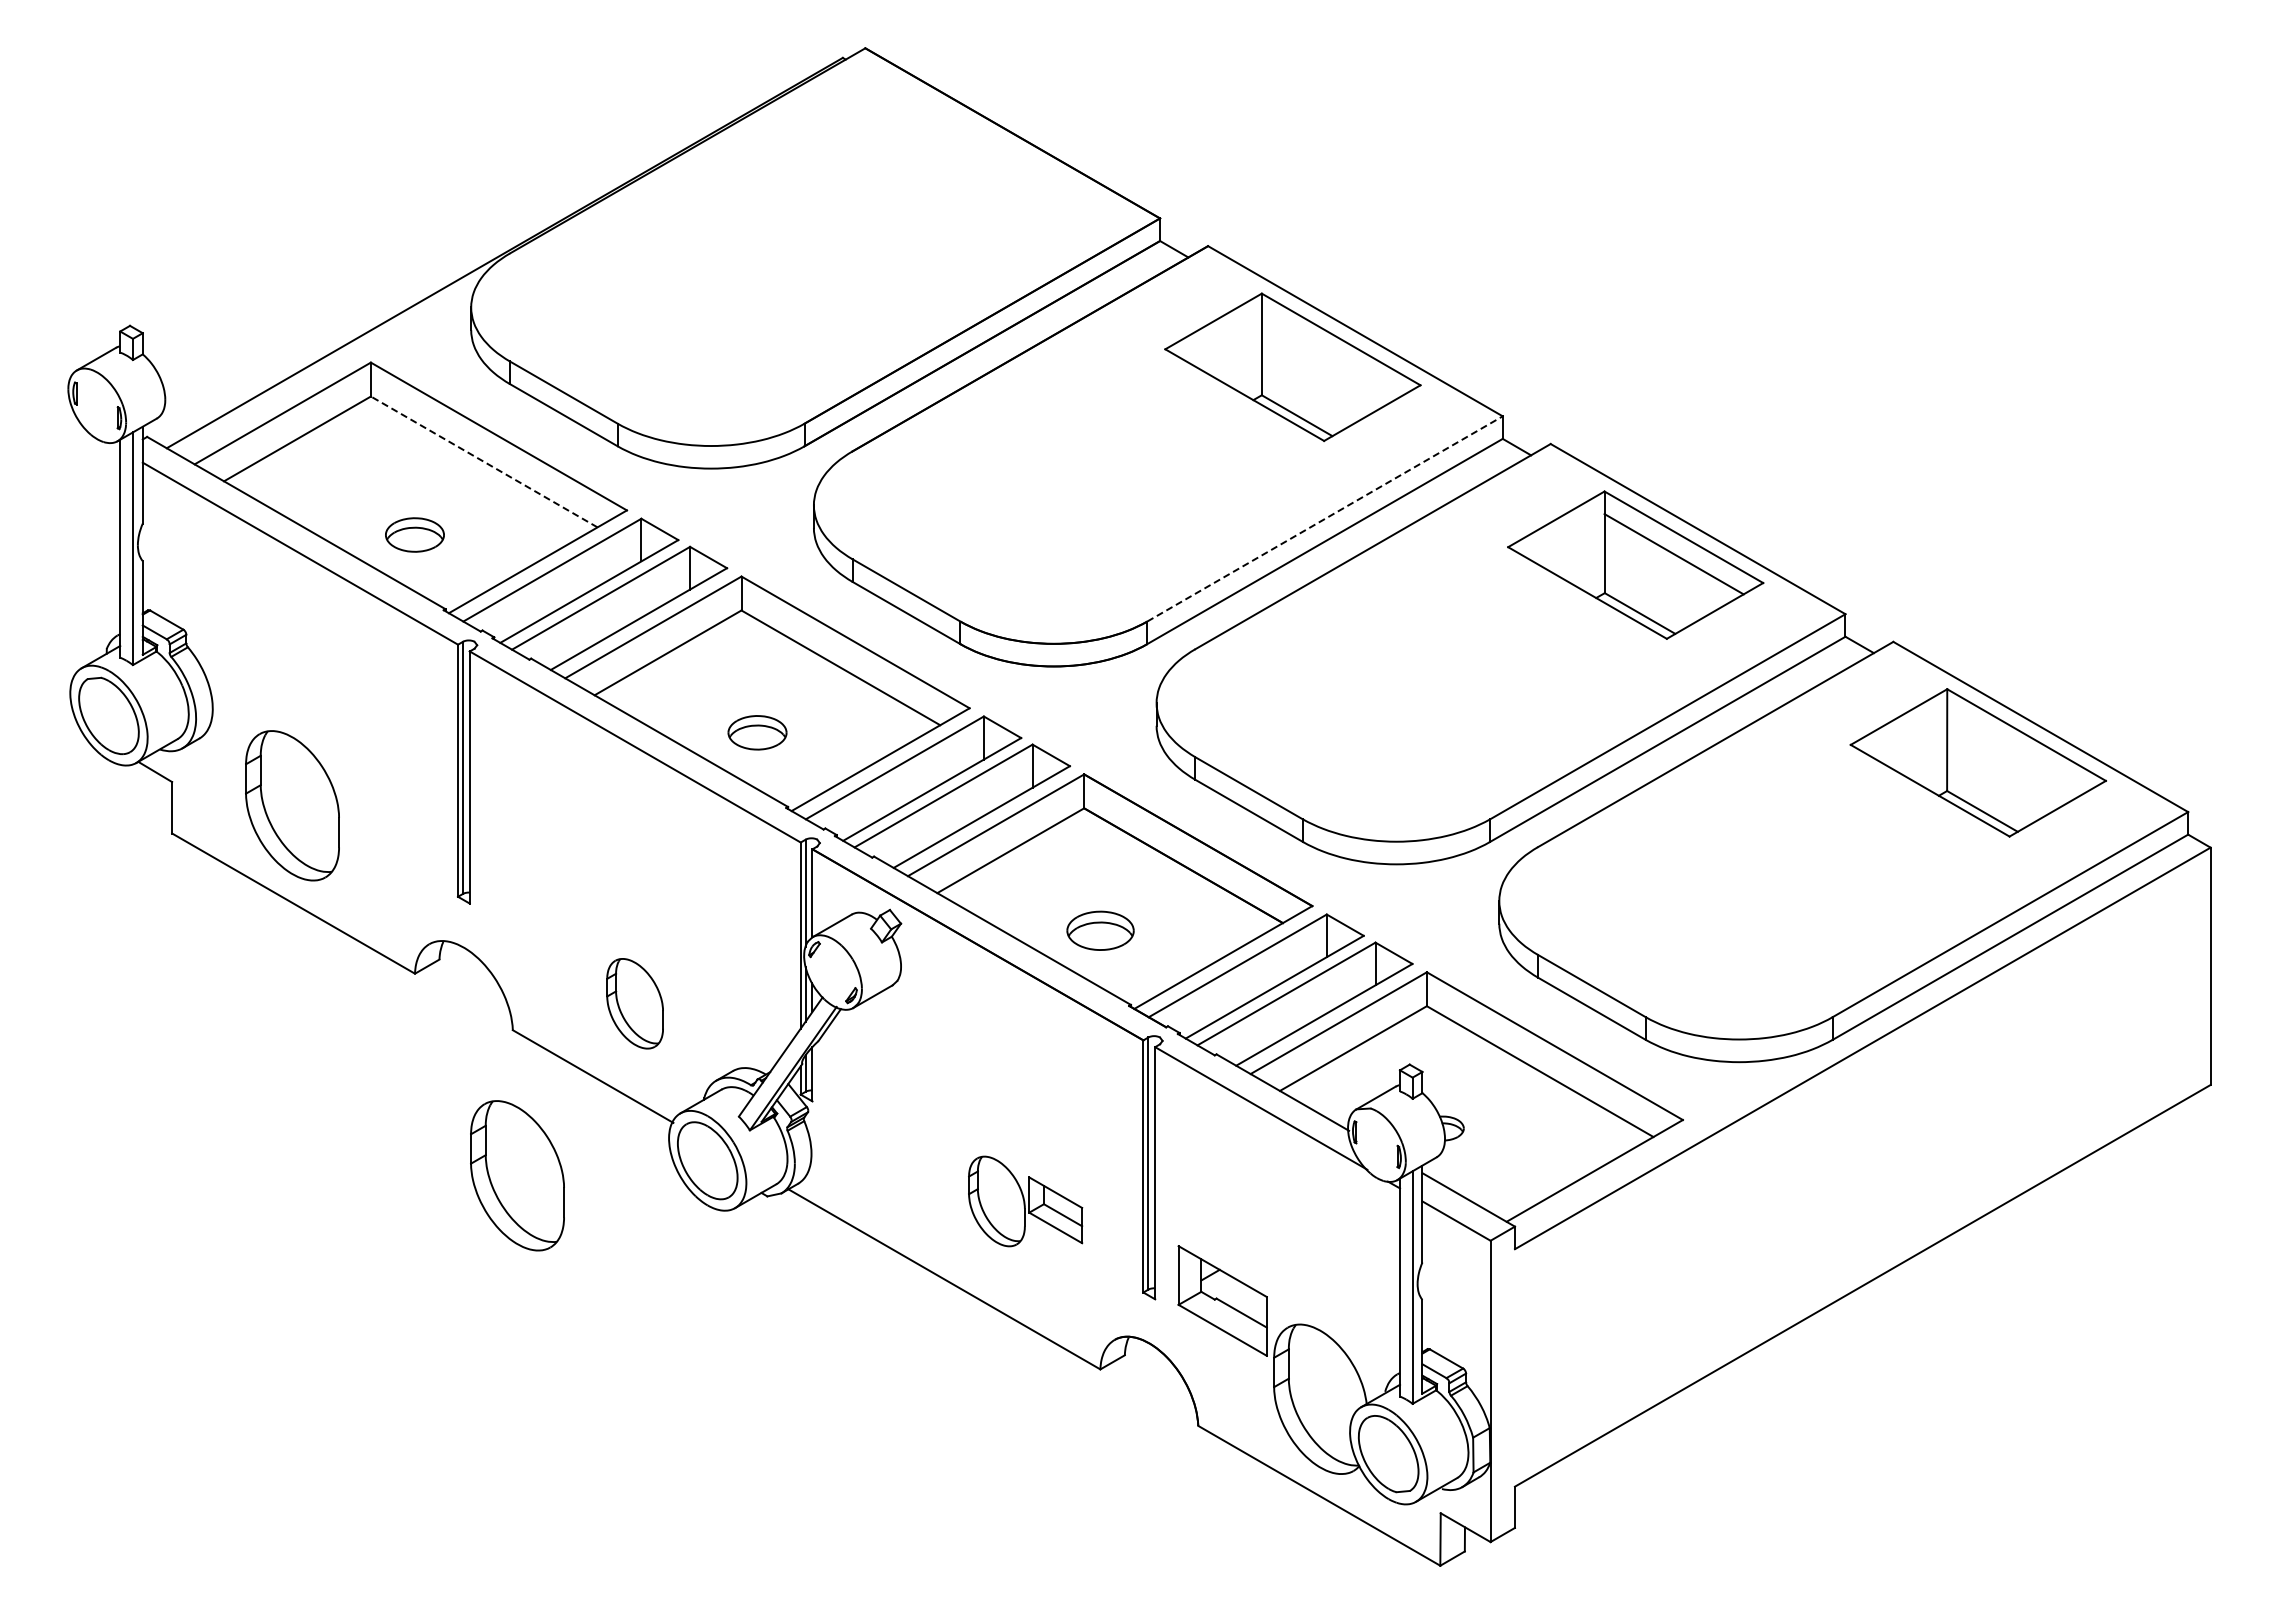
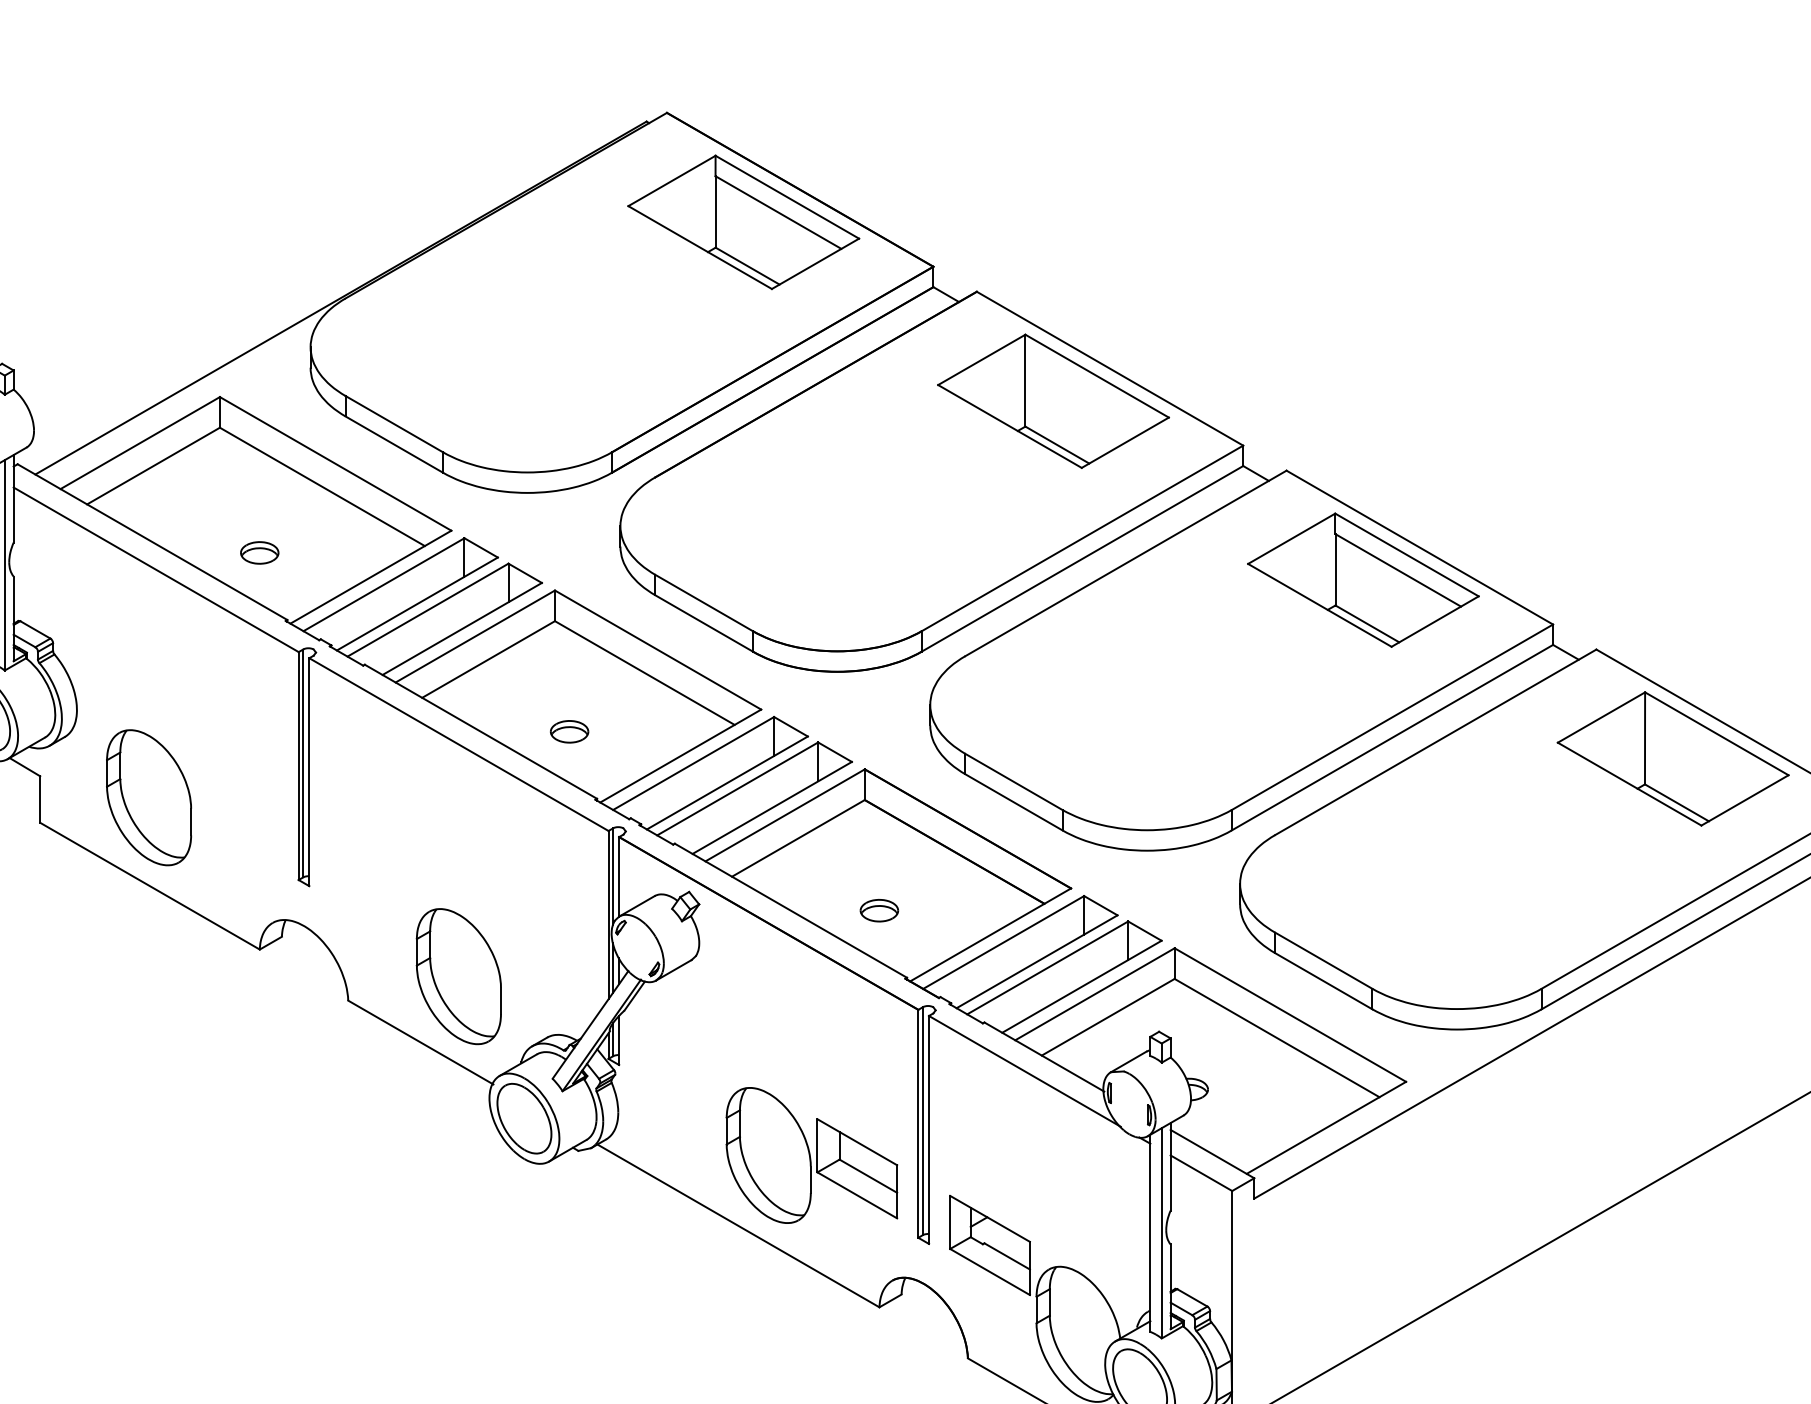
part: (949, 169) -> (743, 222), added
line: (484, 461) -> (322, 486), dashed -> solid
line: (1325, 518) -> (1082, 538), dashed -> solid
part: (414, 534) -> (259, 552), size x0.71
part: (757, 732) -> (569, 731), size x0.71
part: (1099, 930) -> (878, 910), size x0.62
part: (634, 1003) -> (458, 976), size x1.67
part: (517, 1175) -> (352, 1132), removed
part: (1025, 1201) -> (811, 1155), size x1.67

